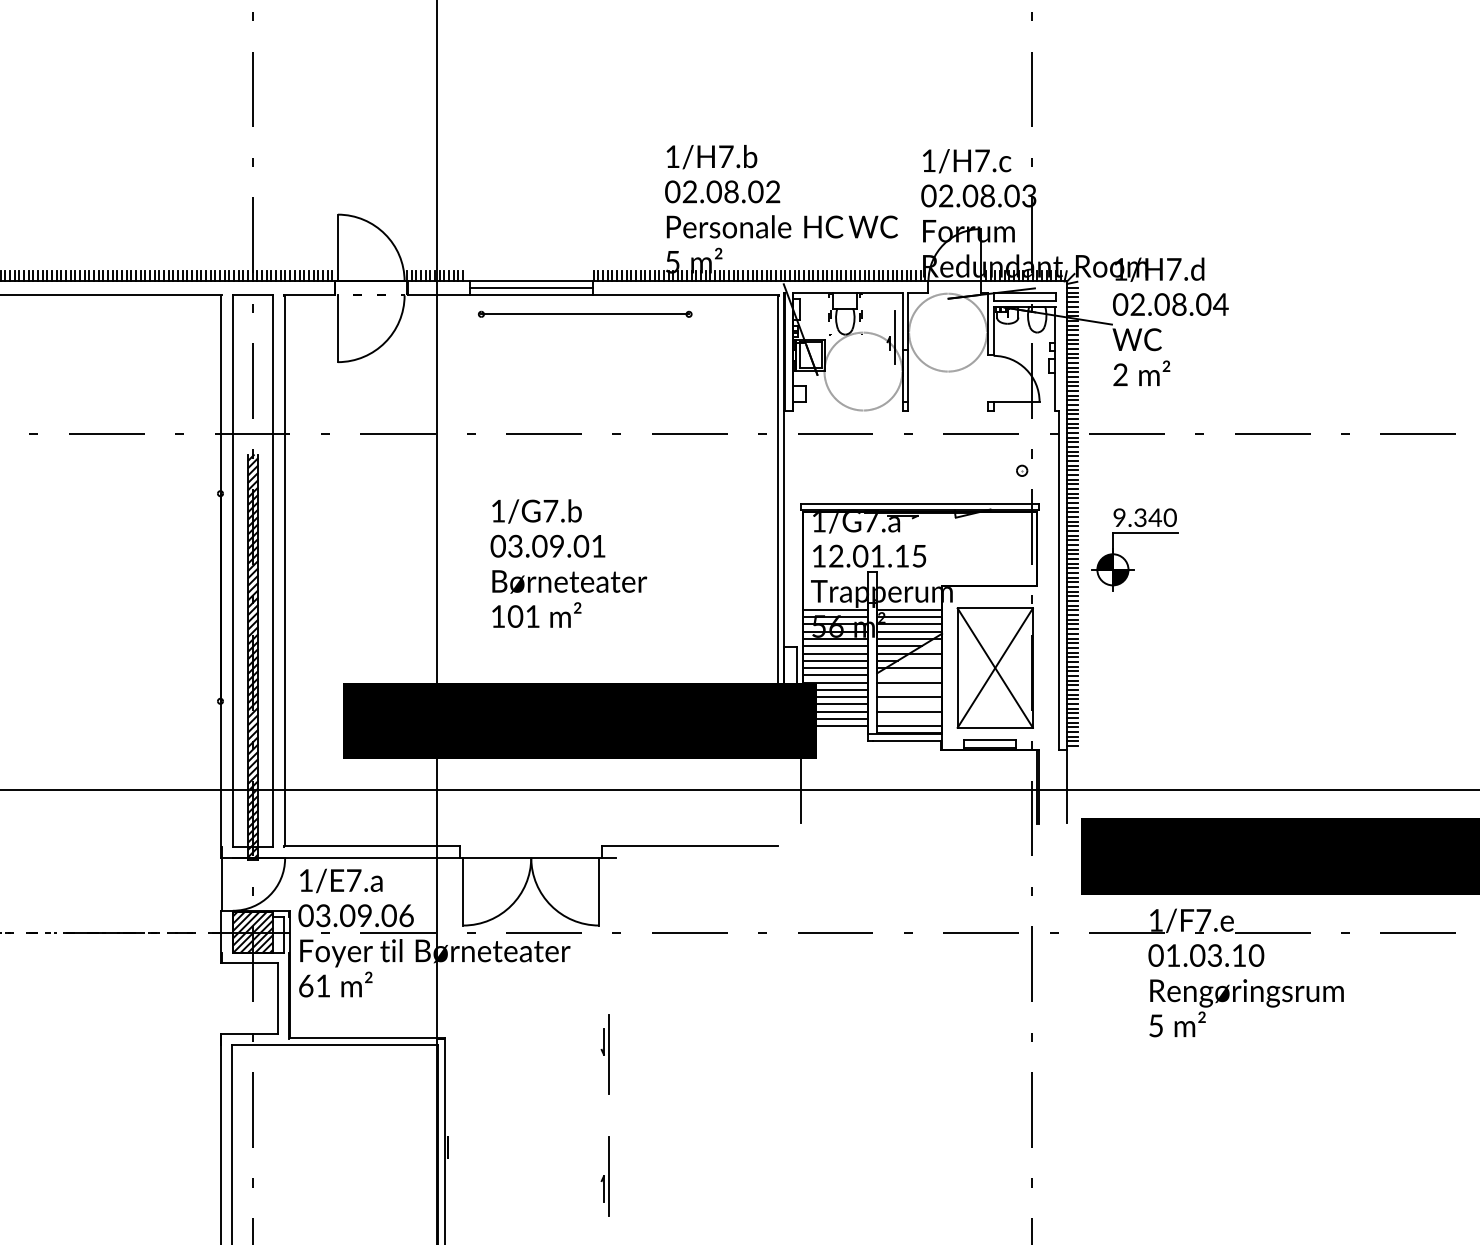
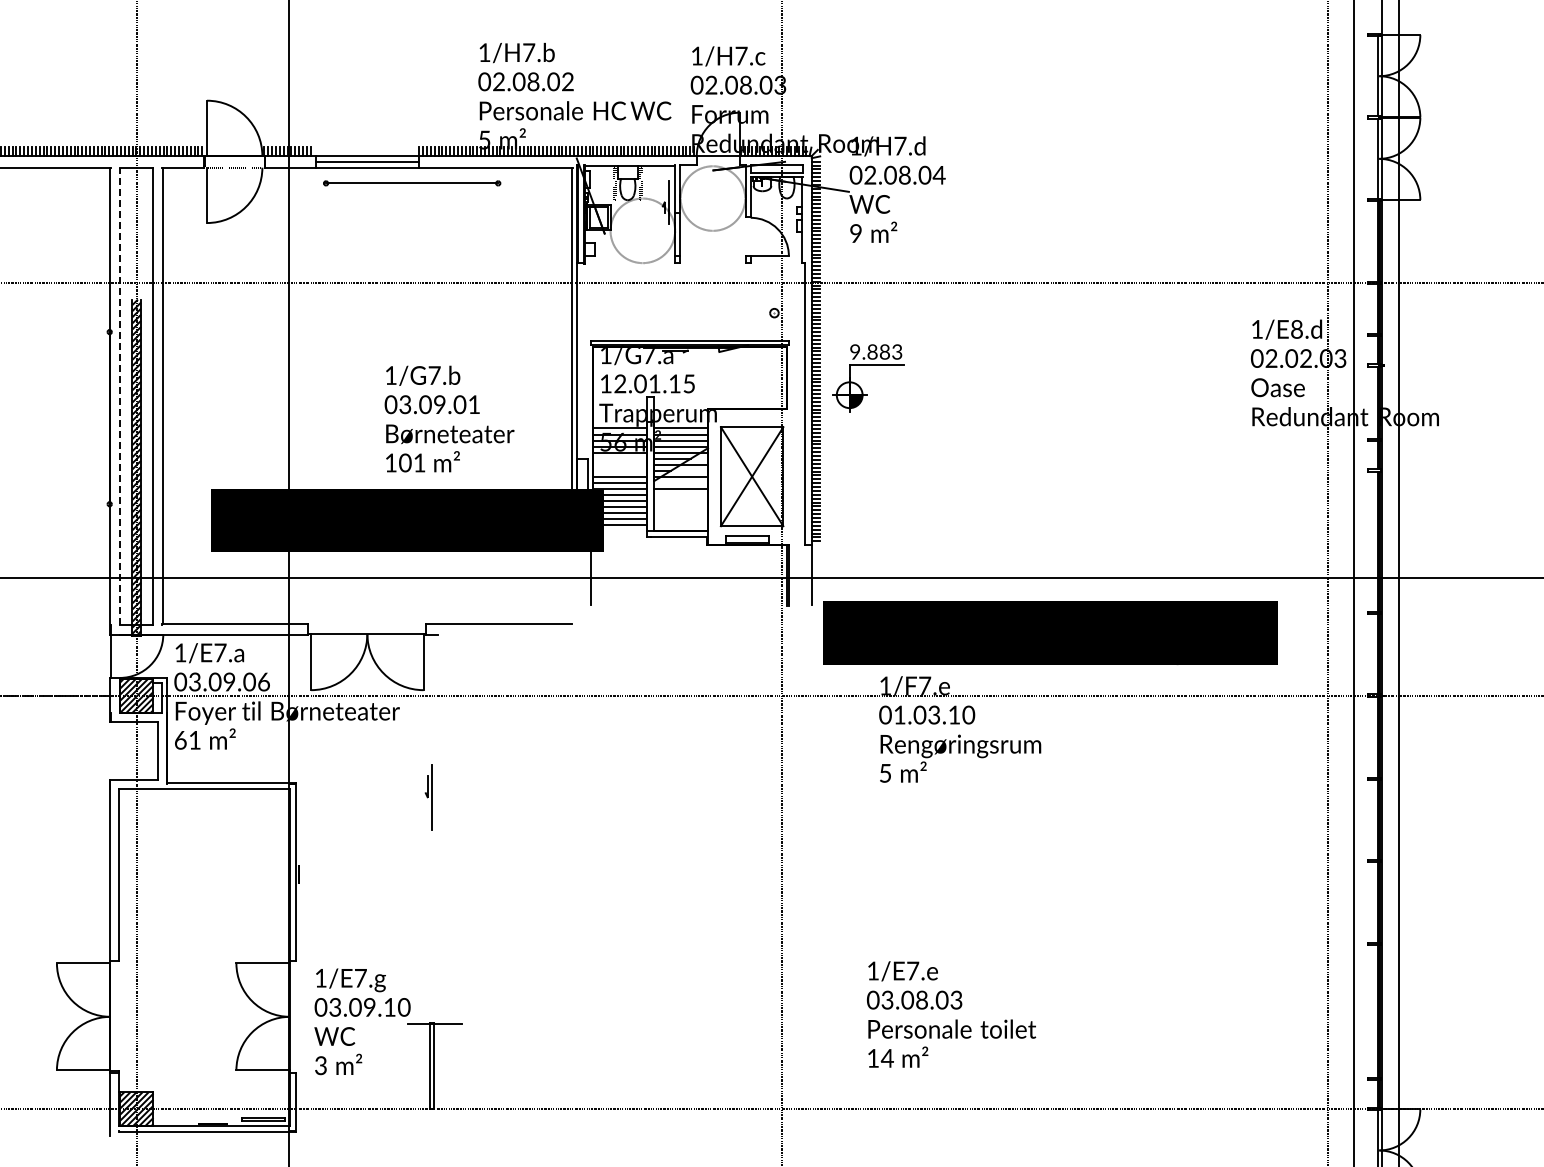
text: (1119, 375) -> (855, 234), 2 -> 9
text: (1154, 517) -> (884, 351), 9.340 -> 9.883
fill: (1104, 561) -> (842, 388), removed
text: (568, 562) -> (449, 418), moved
line: (232, 571) -> (119, 396), solid -> dashed
line: (835, 646) -> (619, 458), removed
line: (835, 653) -> (619, 464), removed
line: (835, 660) -> (619, 470), removed
line: (910, 696) -> (681, 500), removed
line: (910, 711) -> (681, 512), removed
line: (910, 725) -> (681, 524), removed
part: (604, 1176) -> (428, 898), removed

